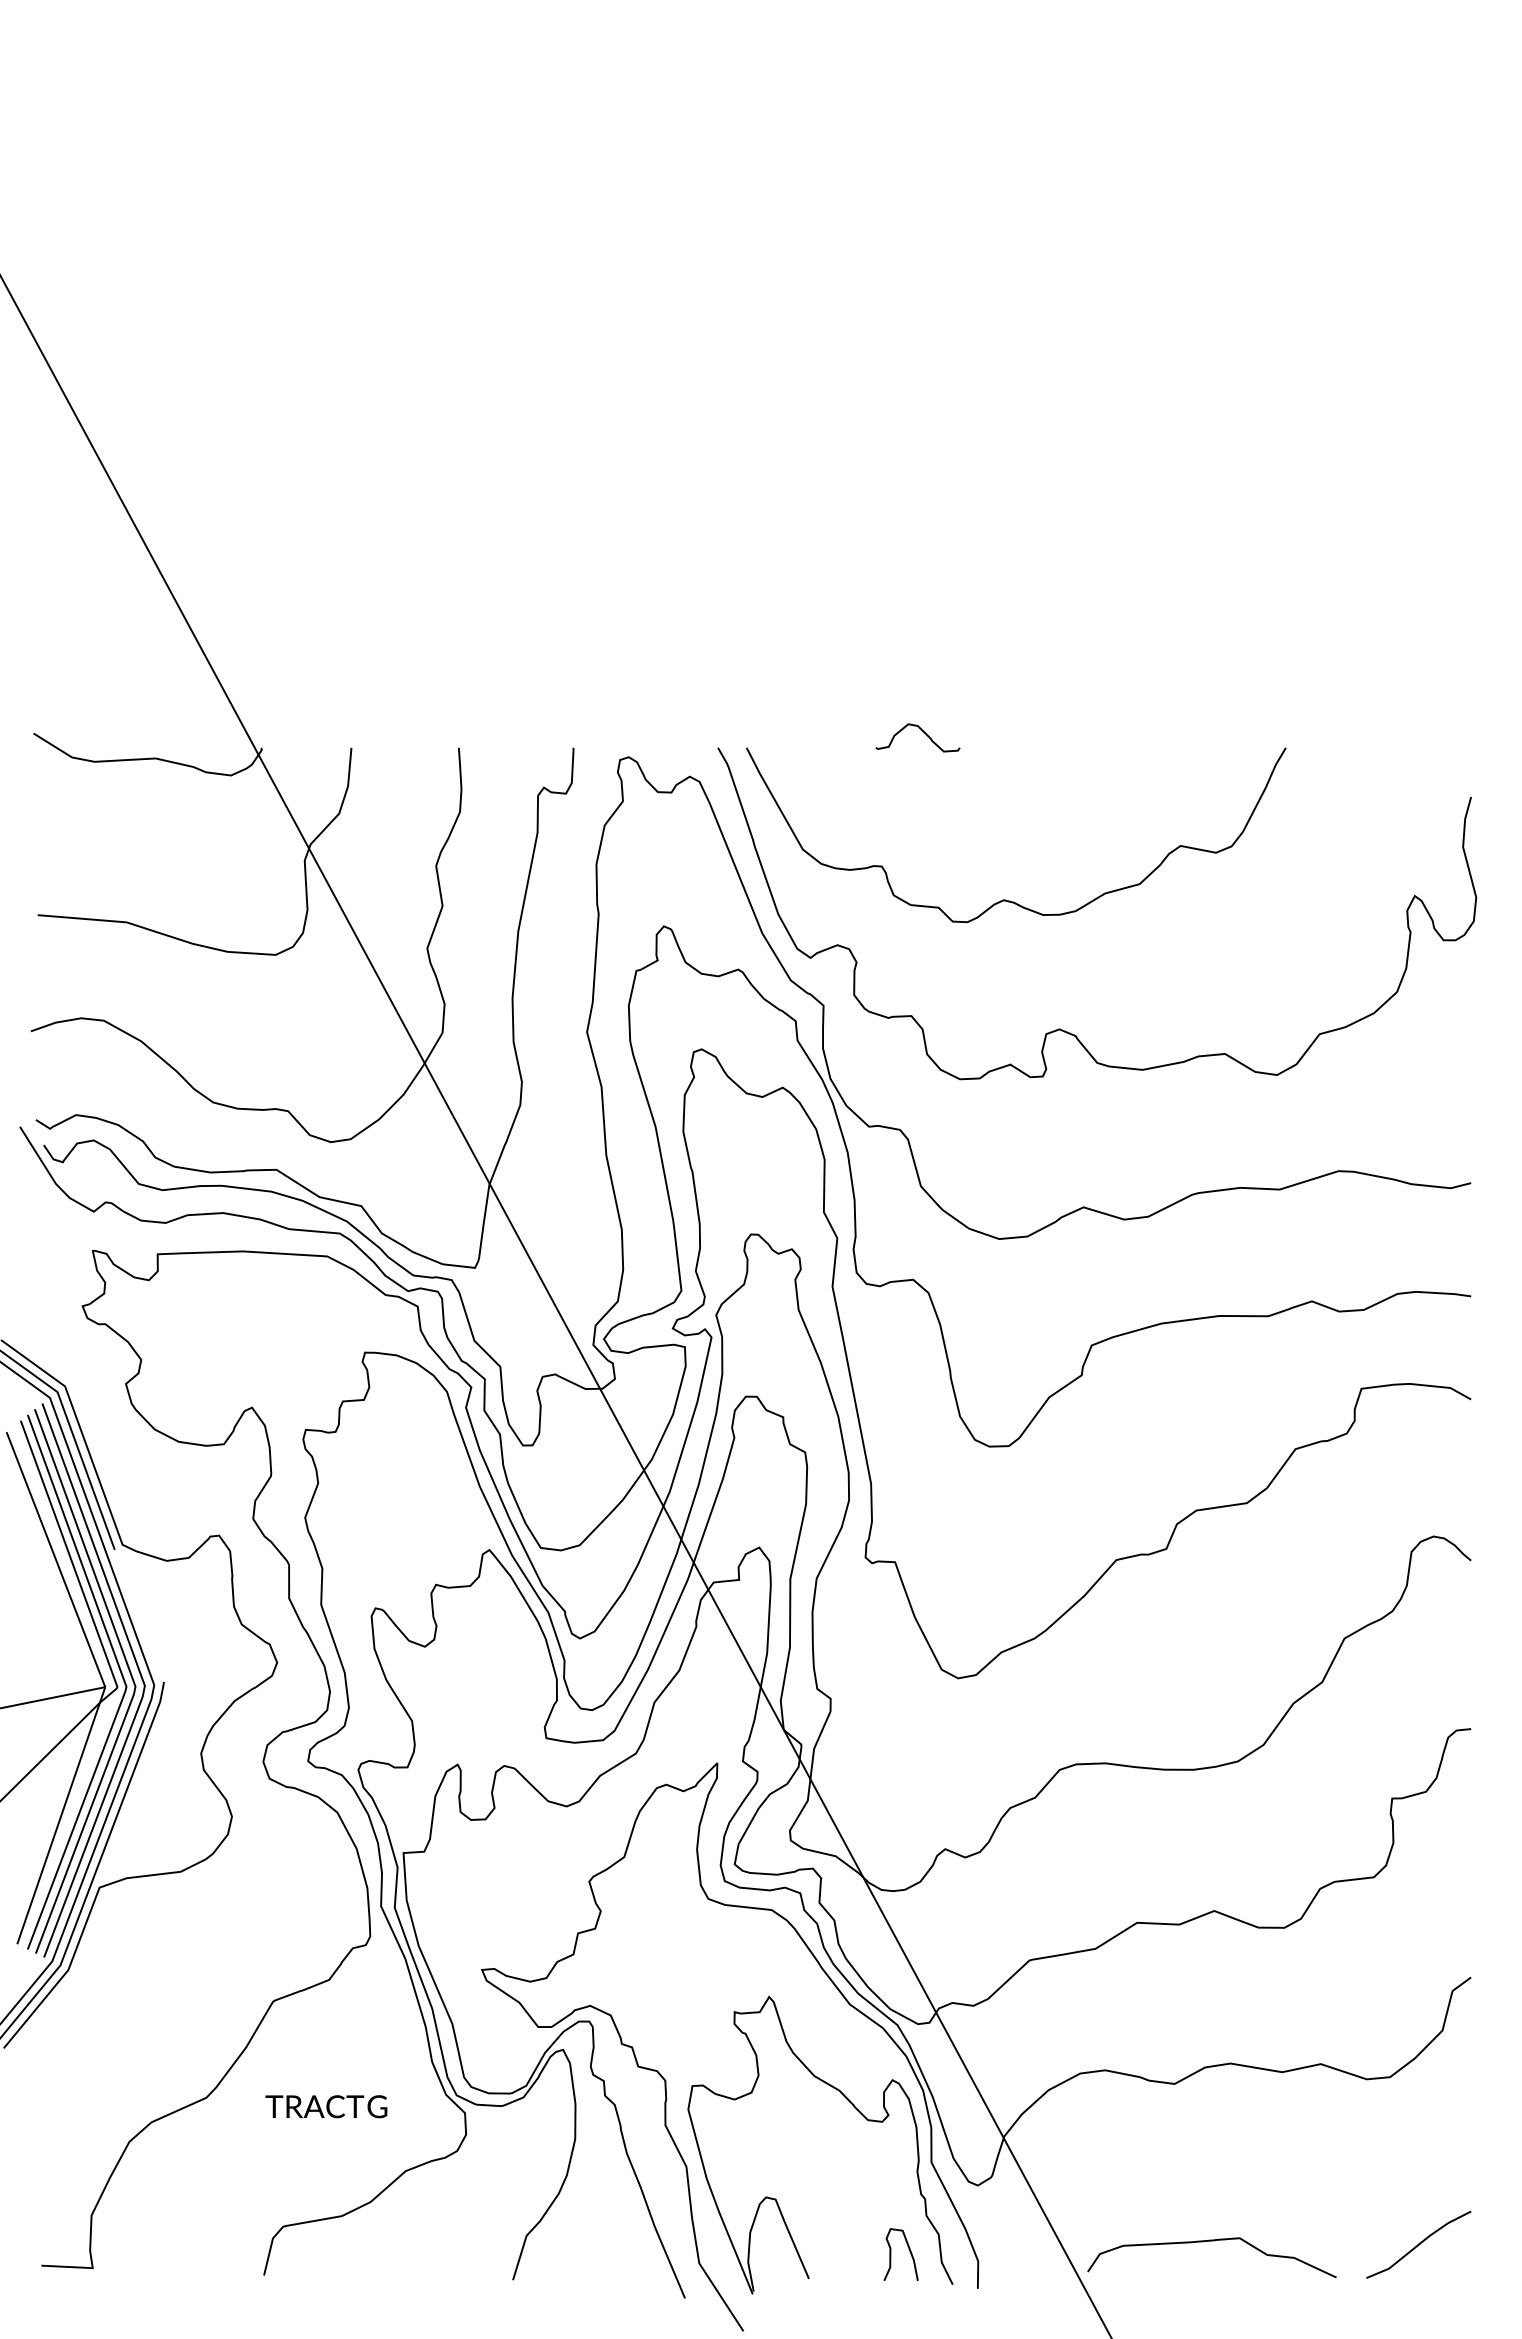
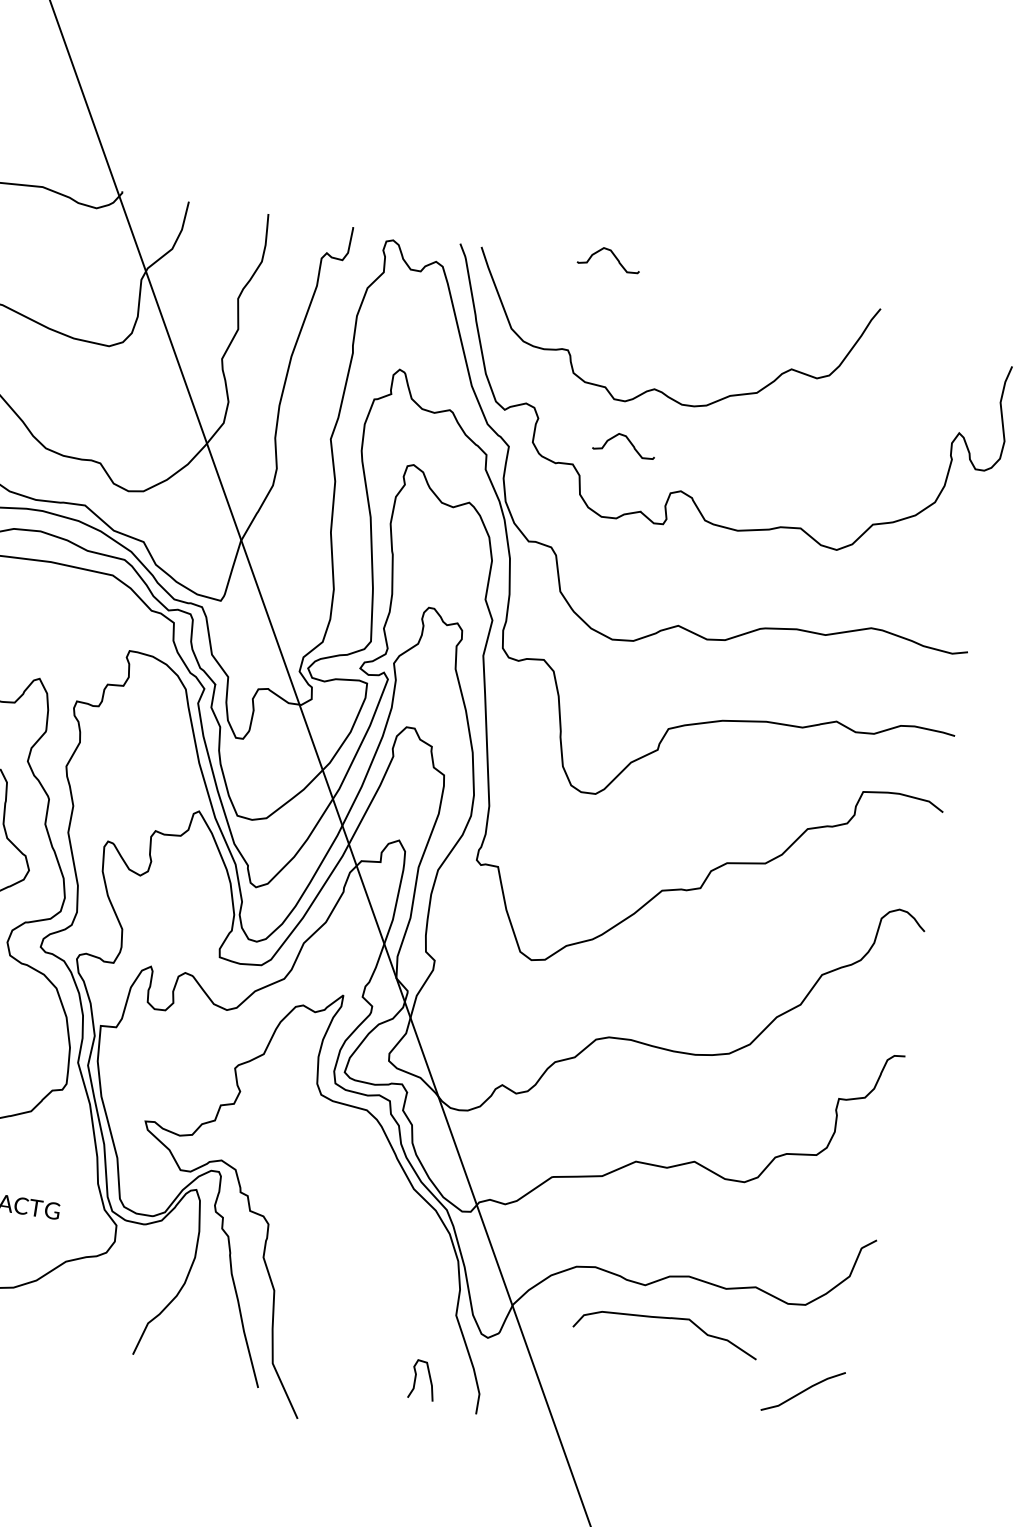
curve: (980, 973) -> (628, 440), added
part: (855, 2109) -> (406, 1267), removed
curve: (1211, 2241) -> (668, 1318), moved
curve: (1418, 2244) -> (803, 1391), moved

